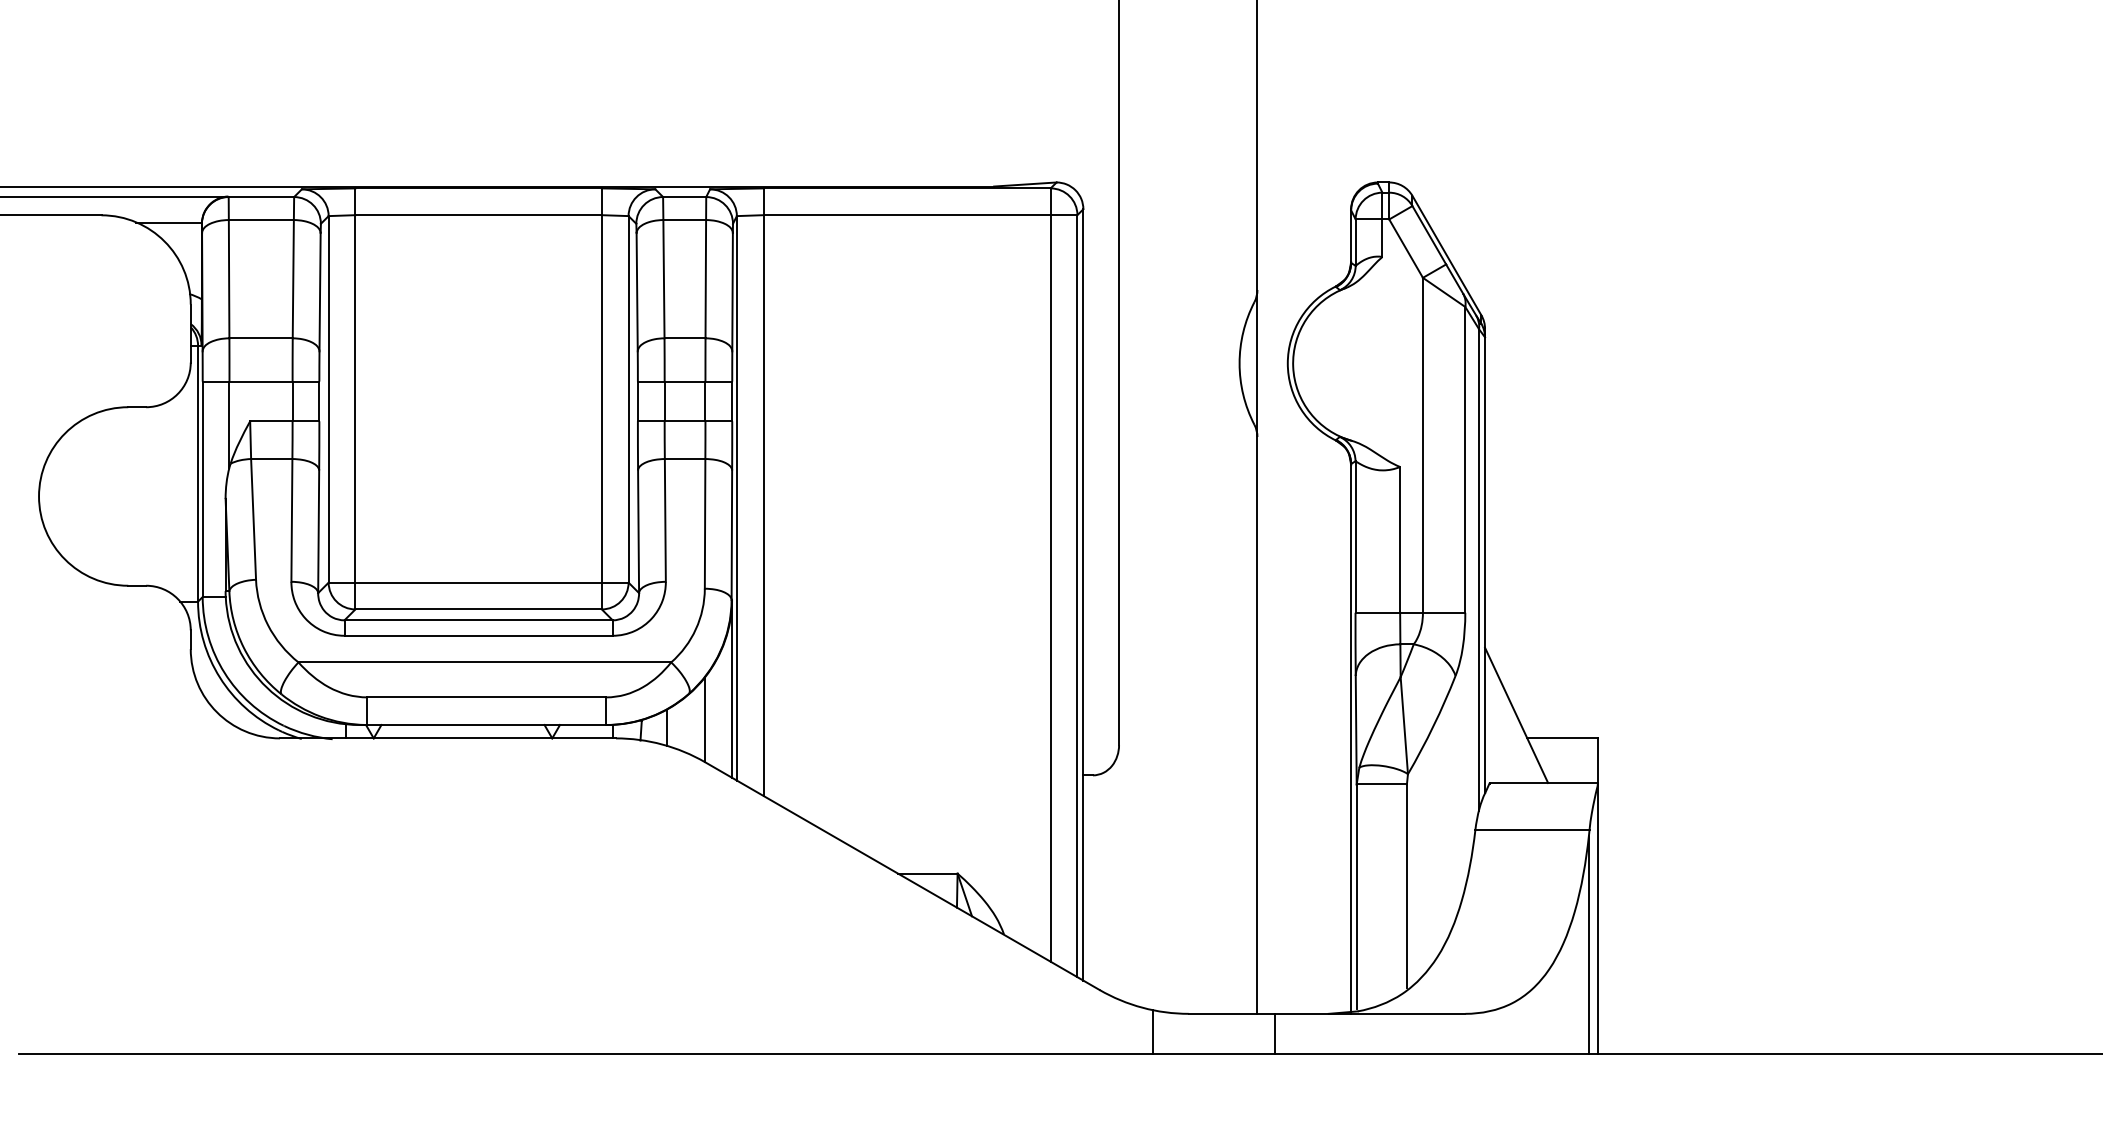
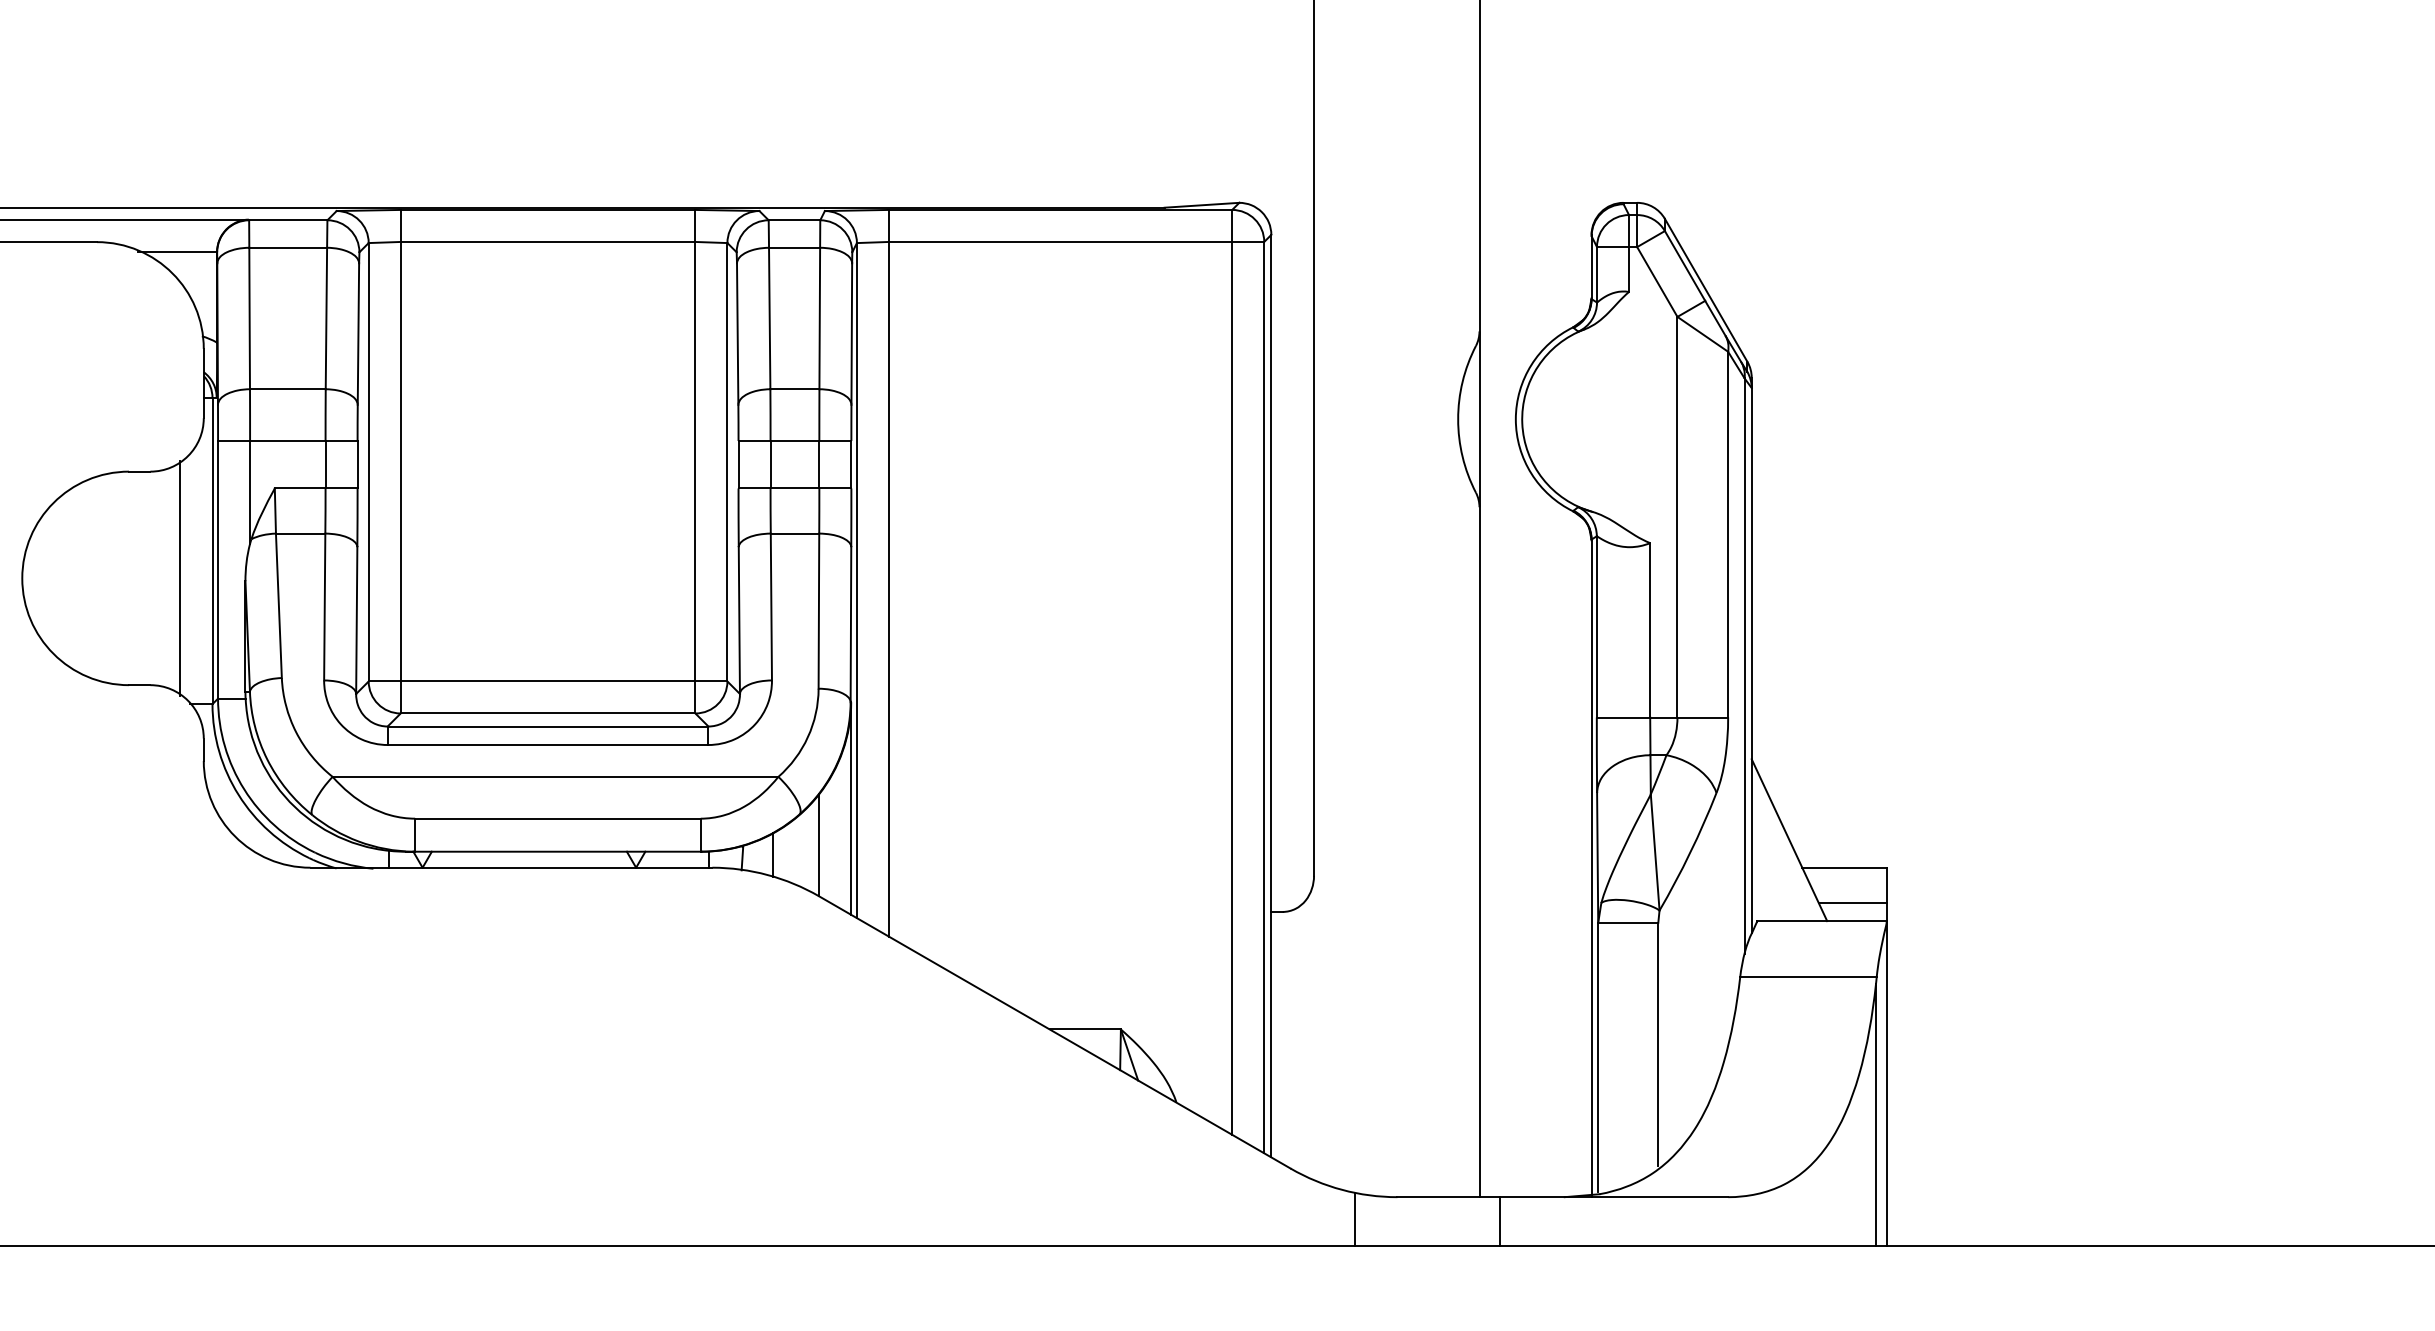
line: (171, 496) -> (180, 578), added
line: (1569, 767) -> (1852, 902), added

